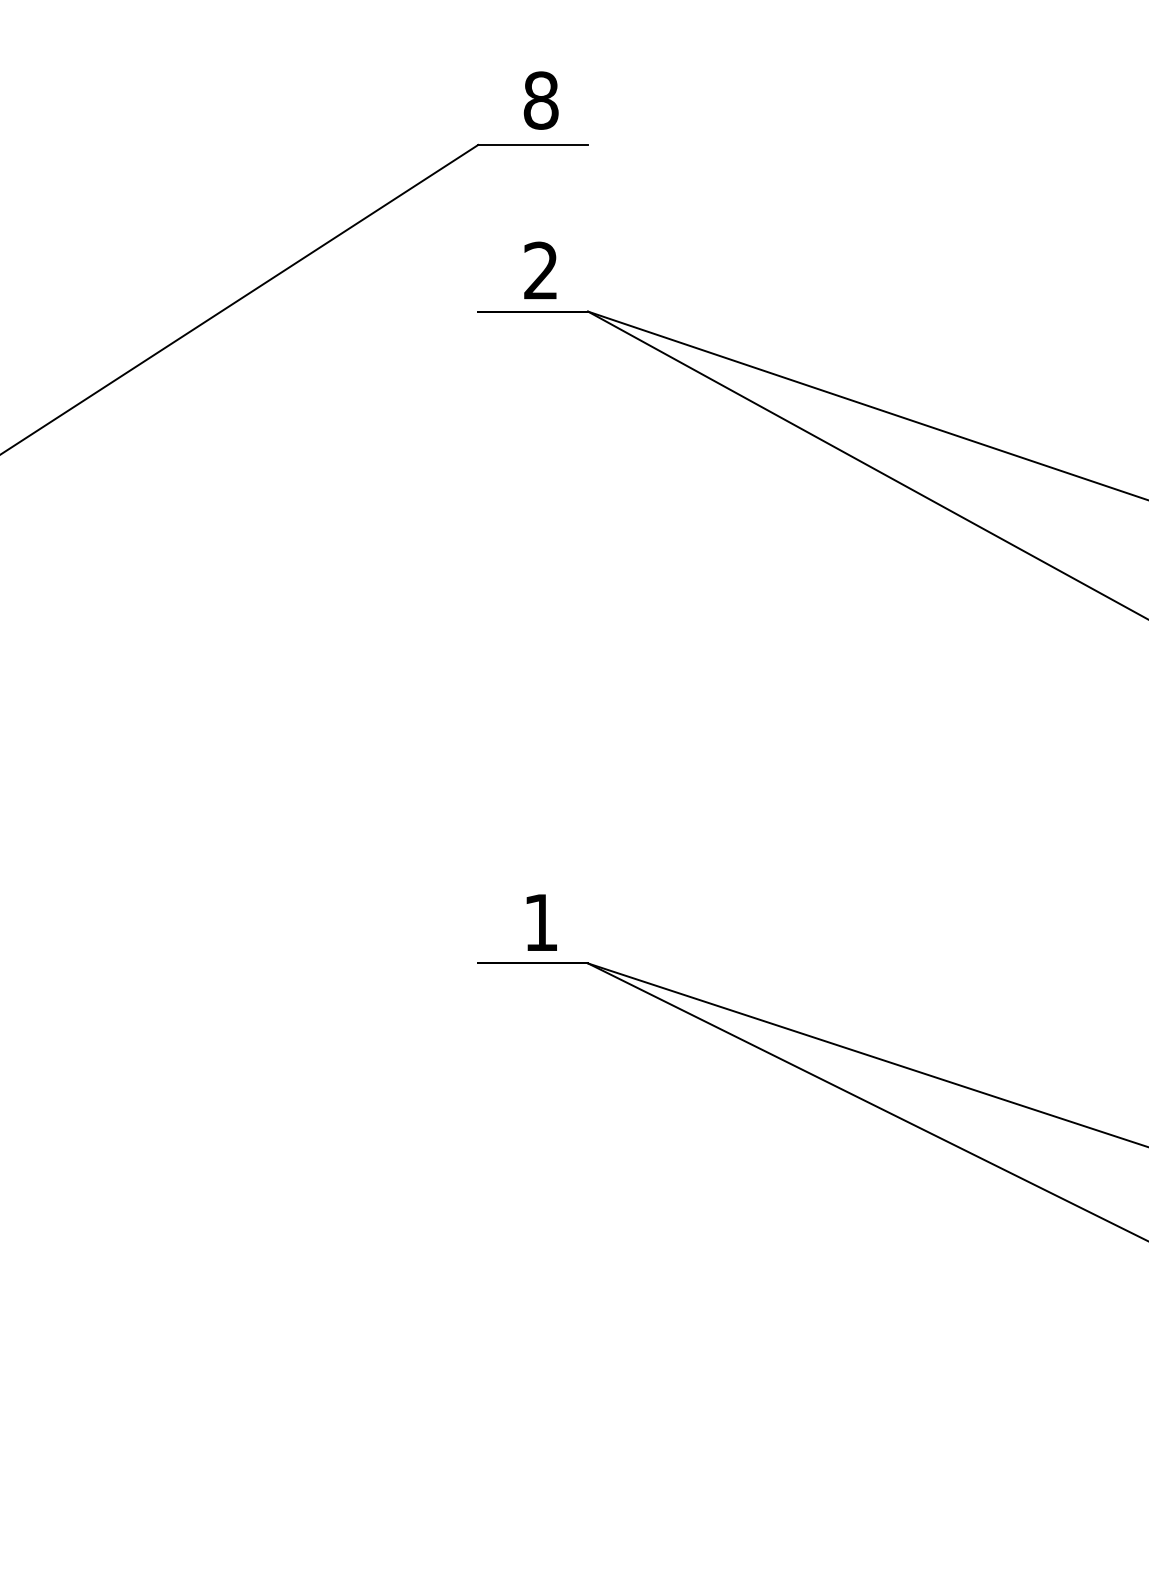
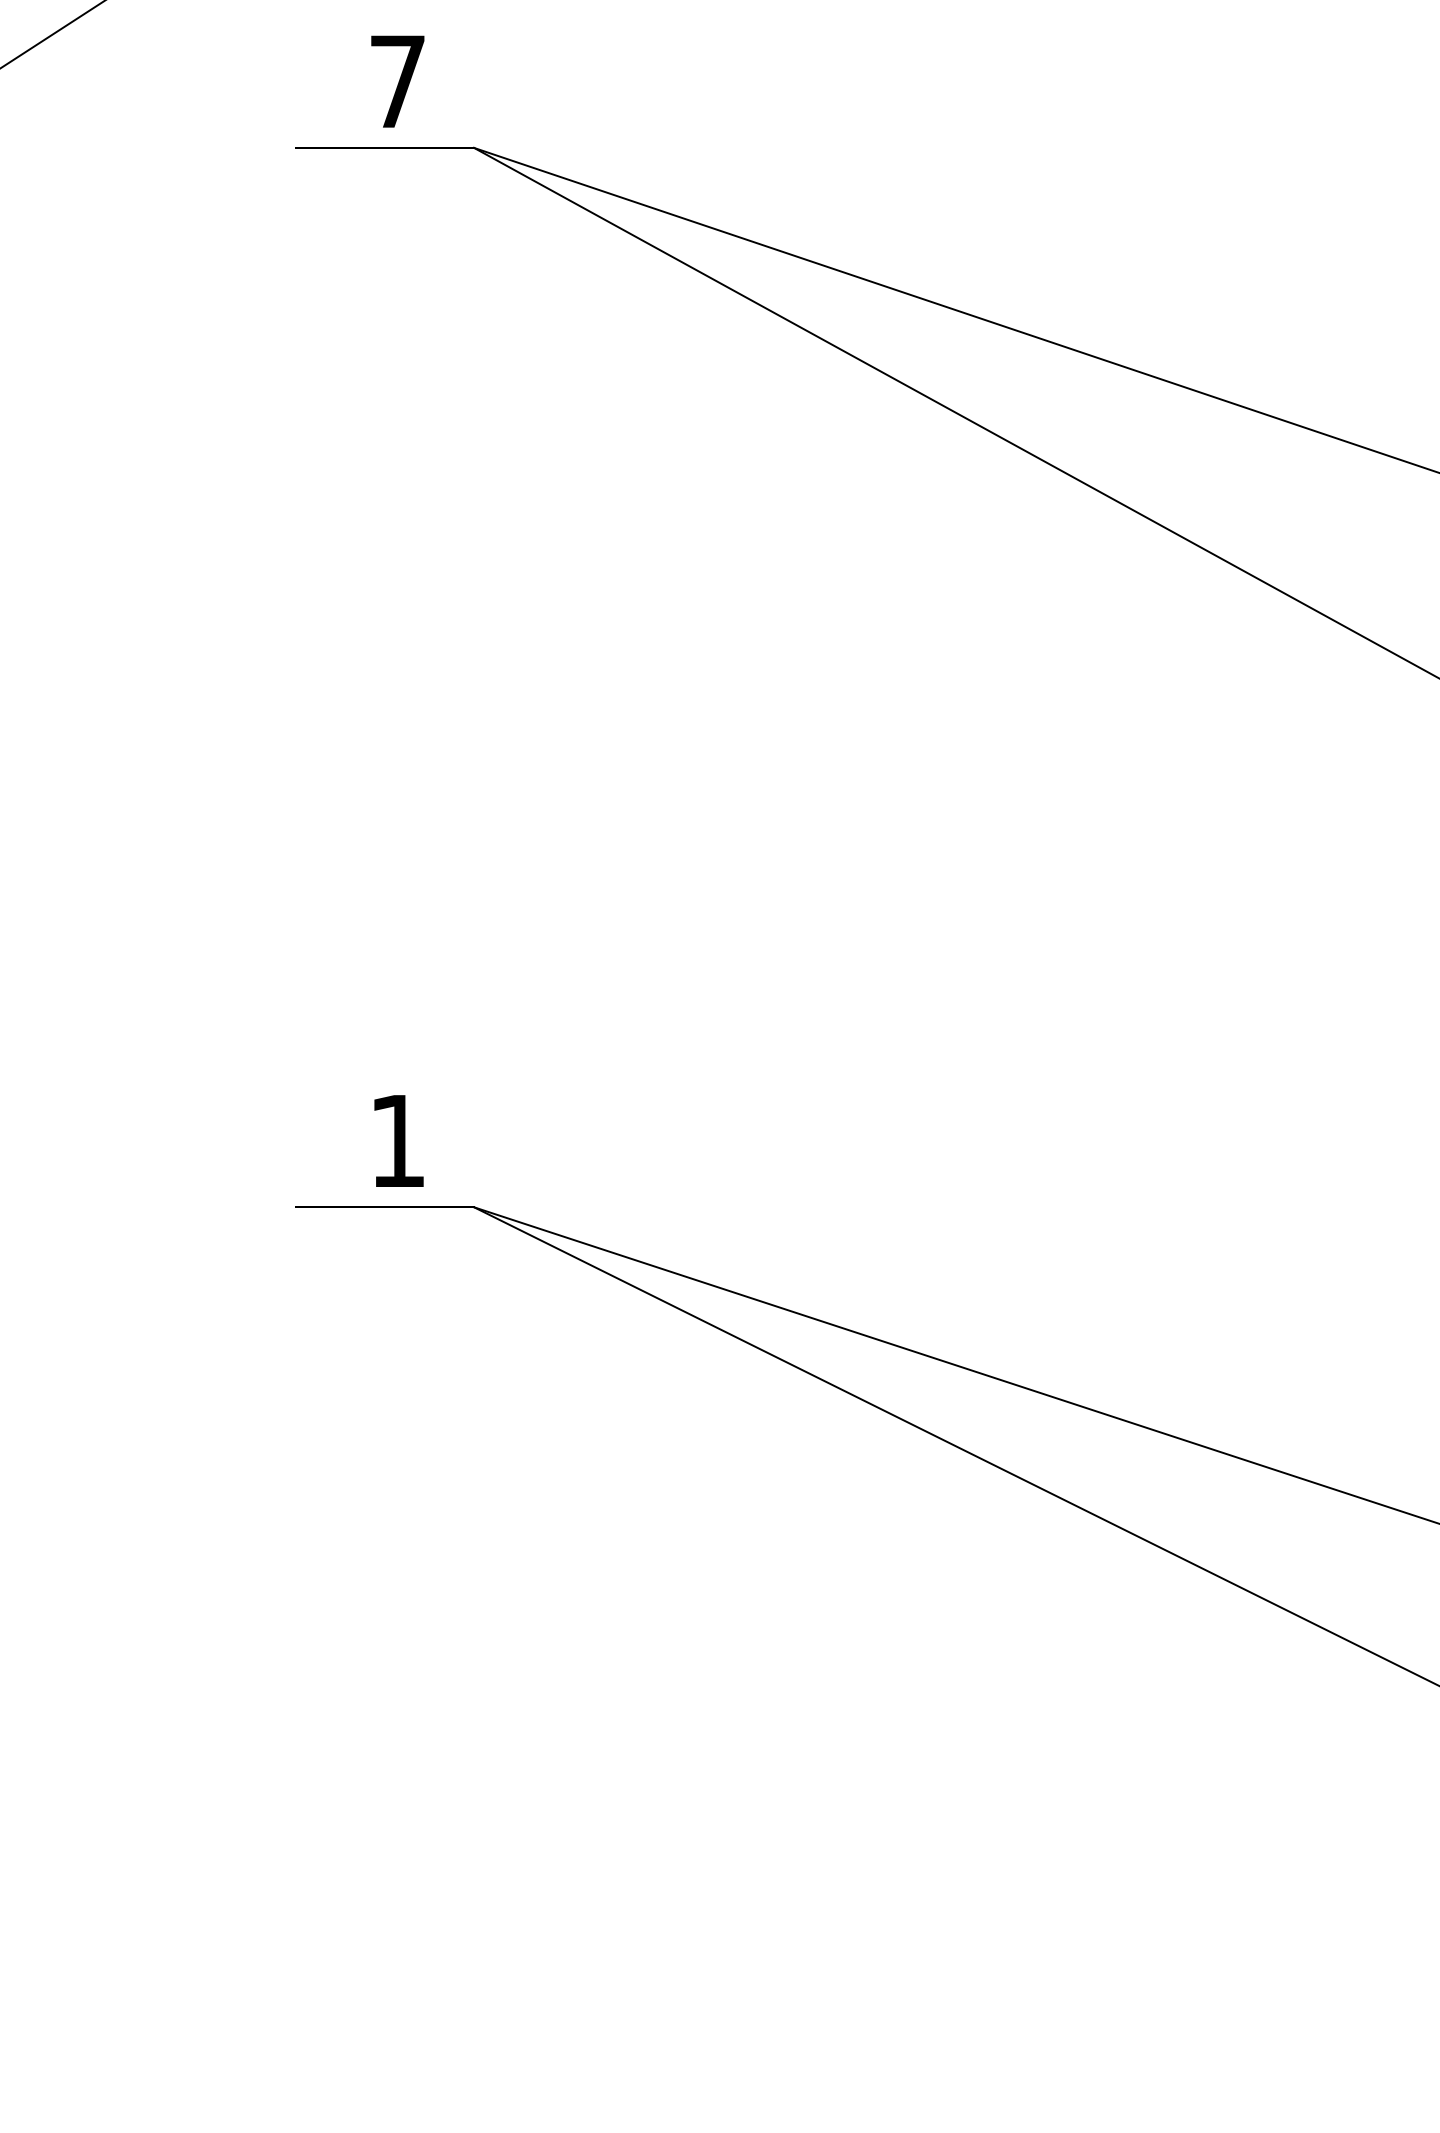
text: (540, 270) -> (396, 81), 2 -> 7

